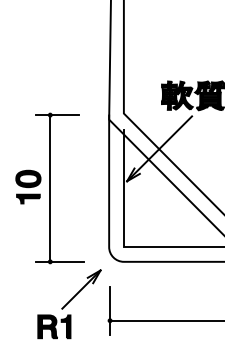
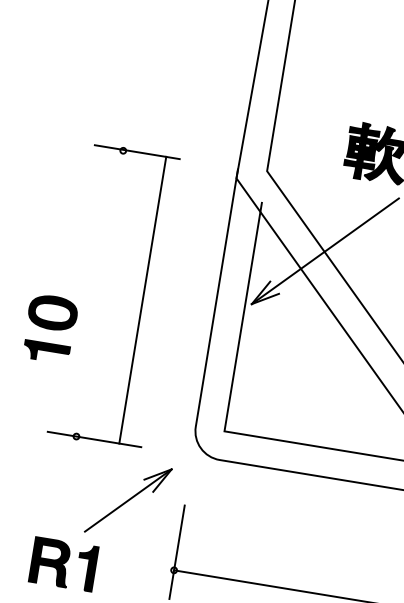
part: (28, 186) -> (50, 327), moved
line: (50, 187) -> (143, 298), moved

